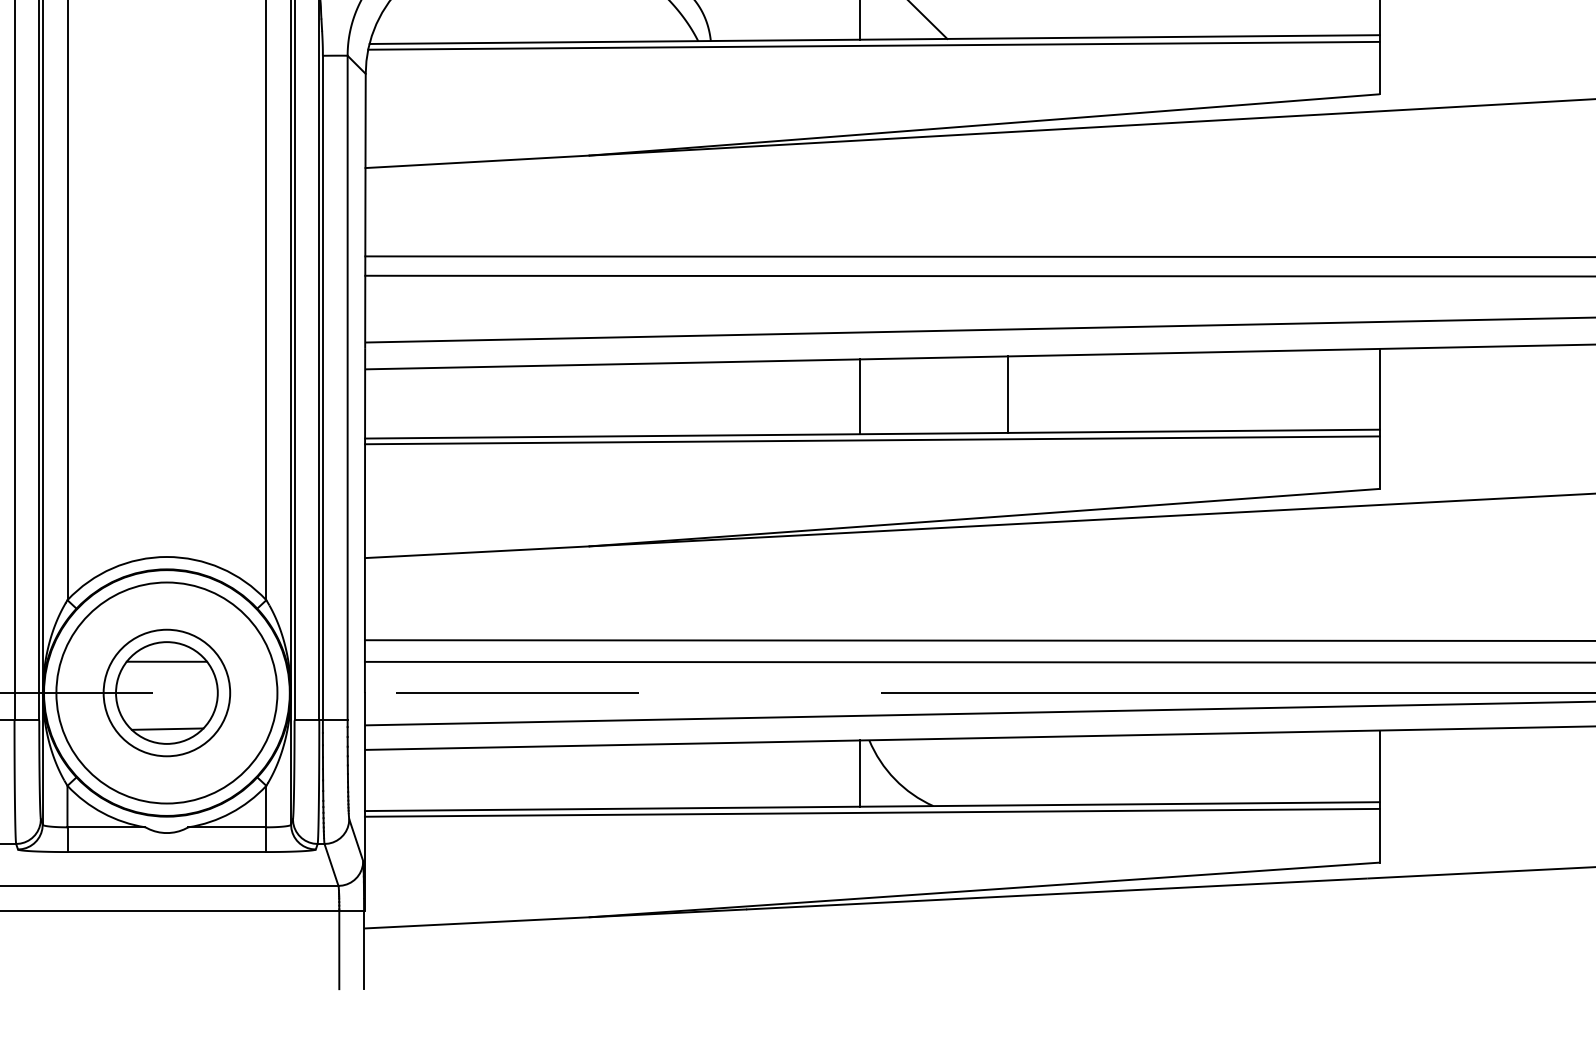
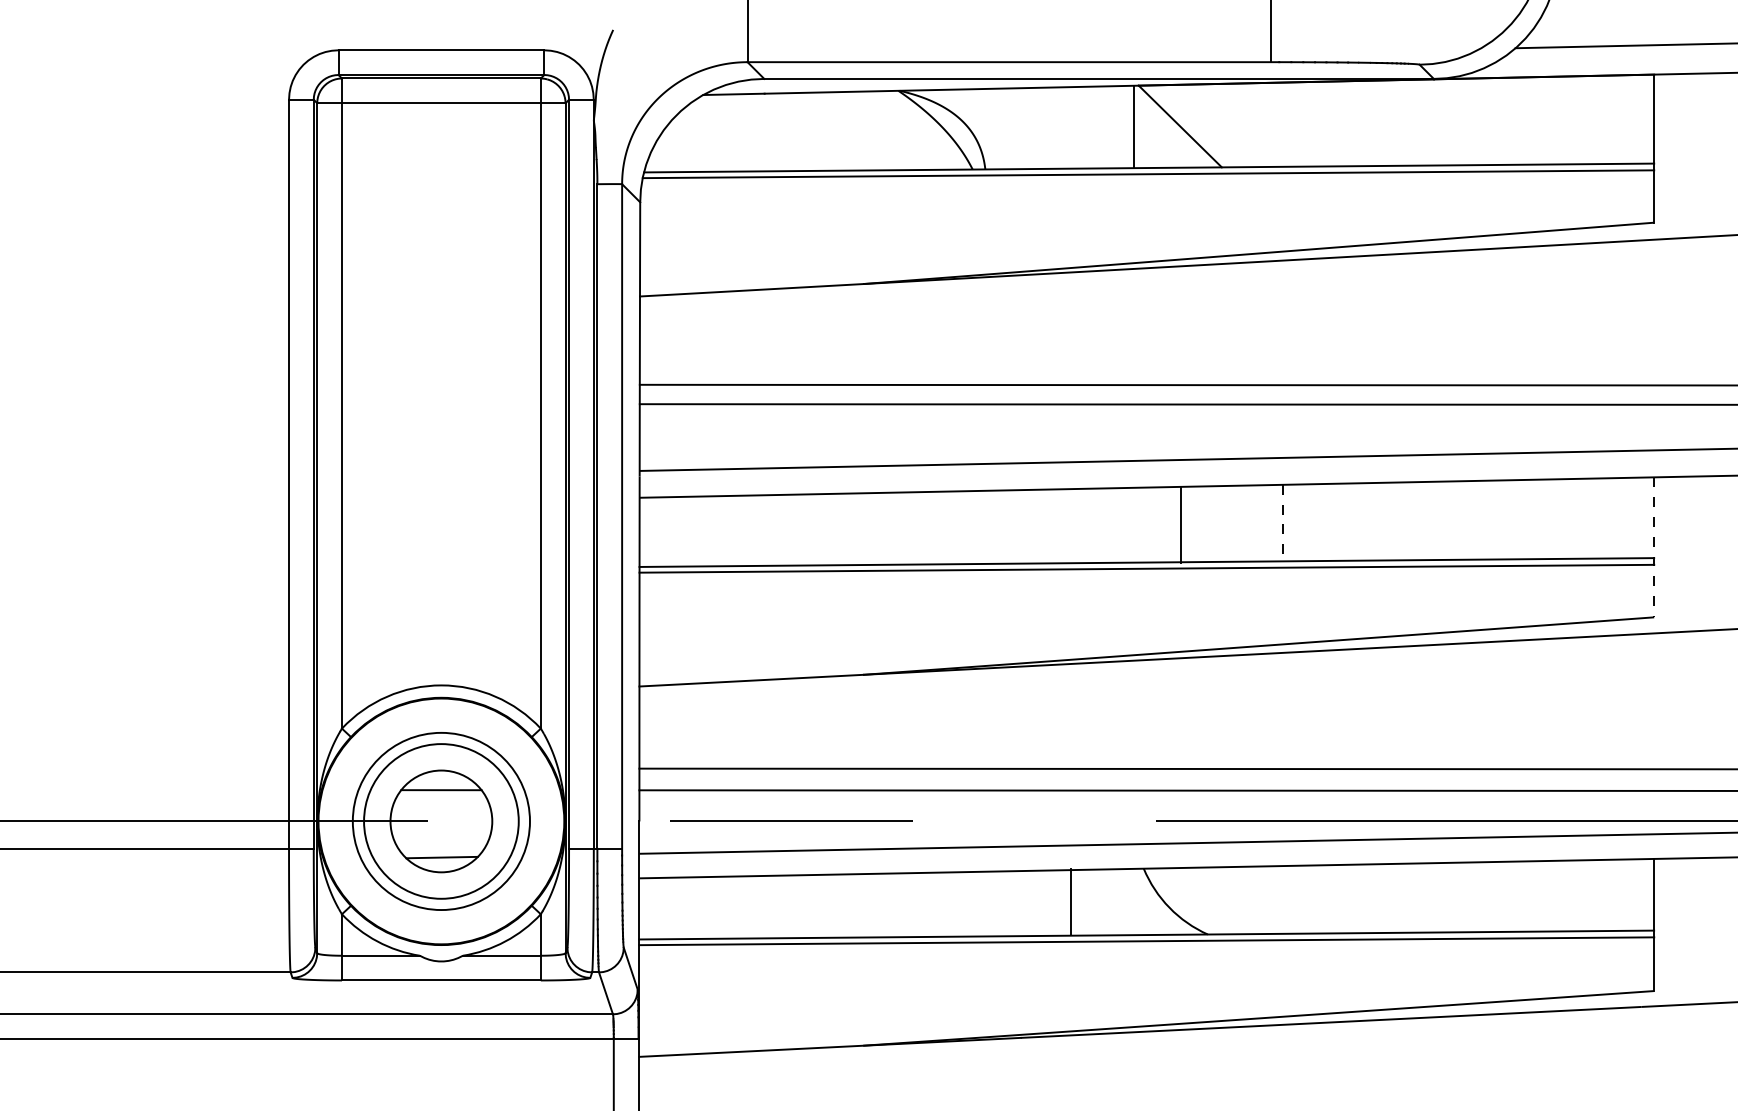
line: (1008, 395) -> (1282, 523), solid -> dashed
line: (860, 396) -> (1181, 524), moved
line: (1380, 419) -> (1654, 547), solid -> dashed
circle: (166, 692) -> (440, 820), size x0.7
circle: (167, 693) -> (441, 821), size x1.4
line: (860, 773) -> (1071, 901), moved

